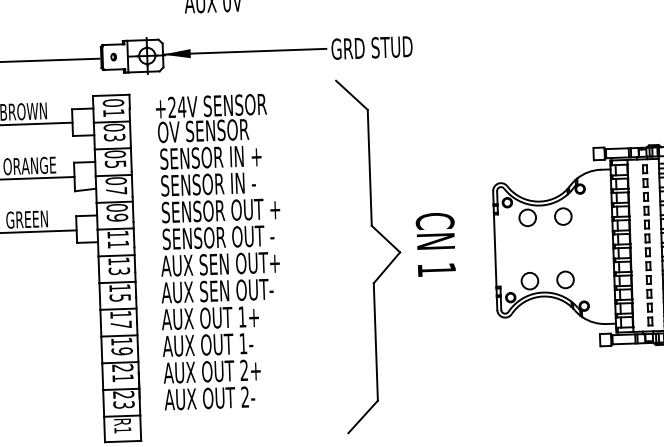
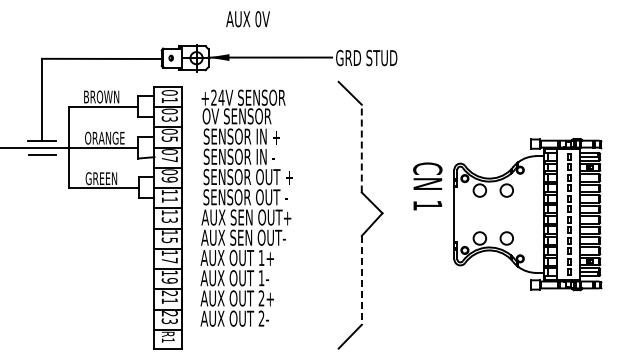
line: (369, 167) -> (361, 148), solid -> dashed
text: (435, 244) -> (427, 186), moved
line: (375, 342) -> (361, 280), solid -> dashed

